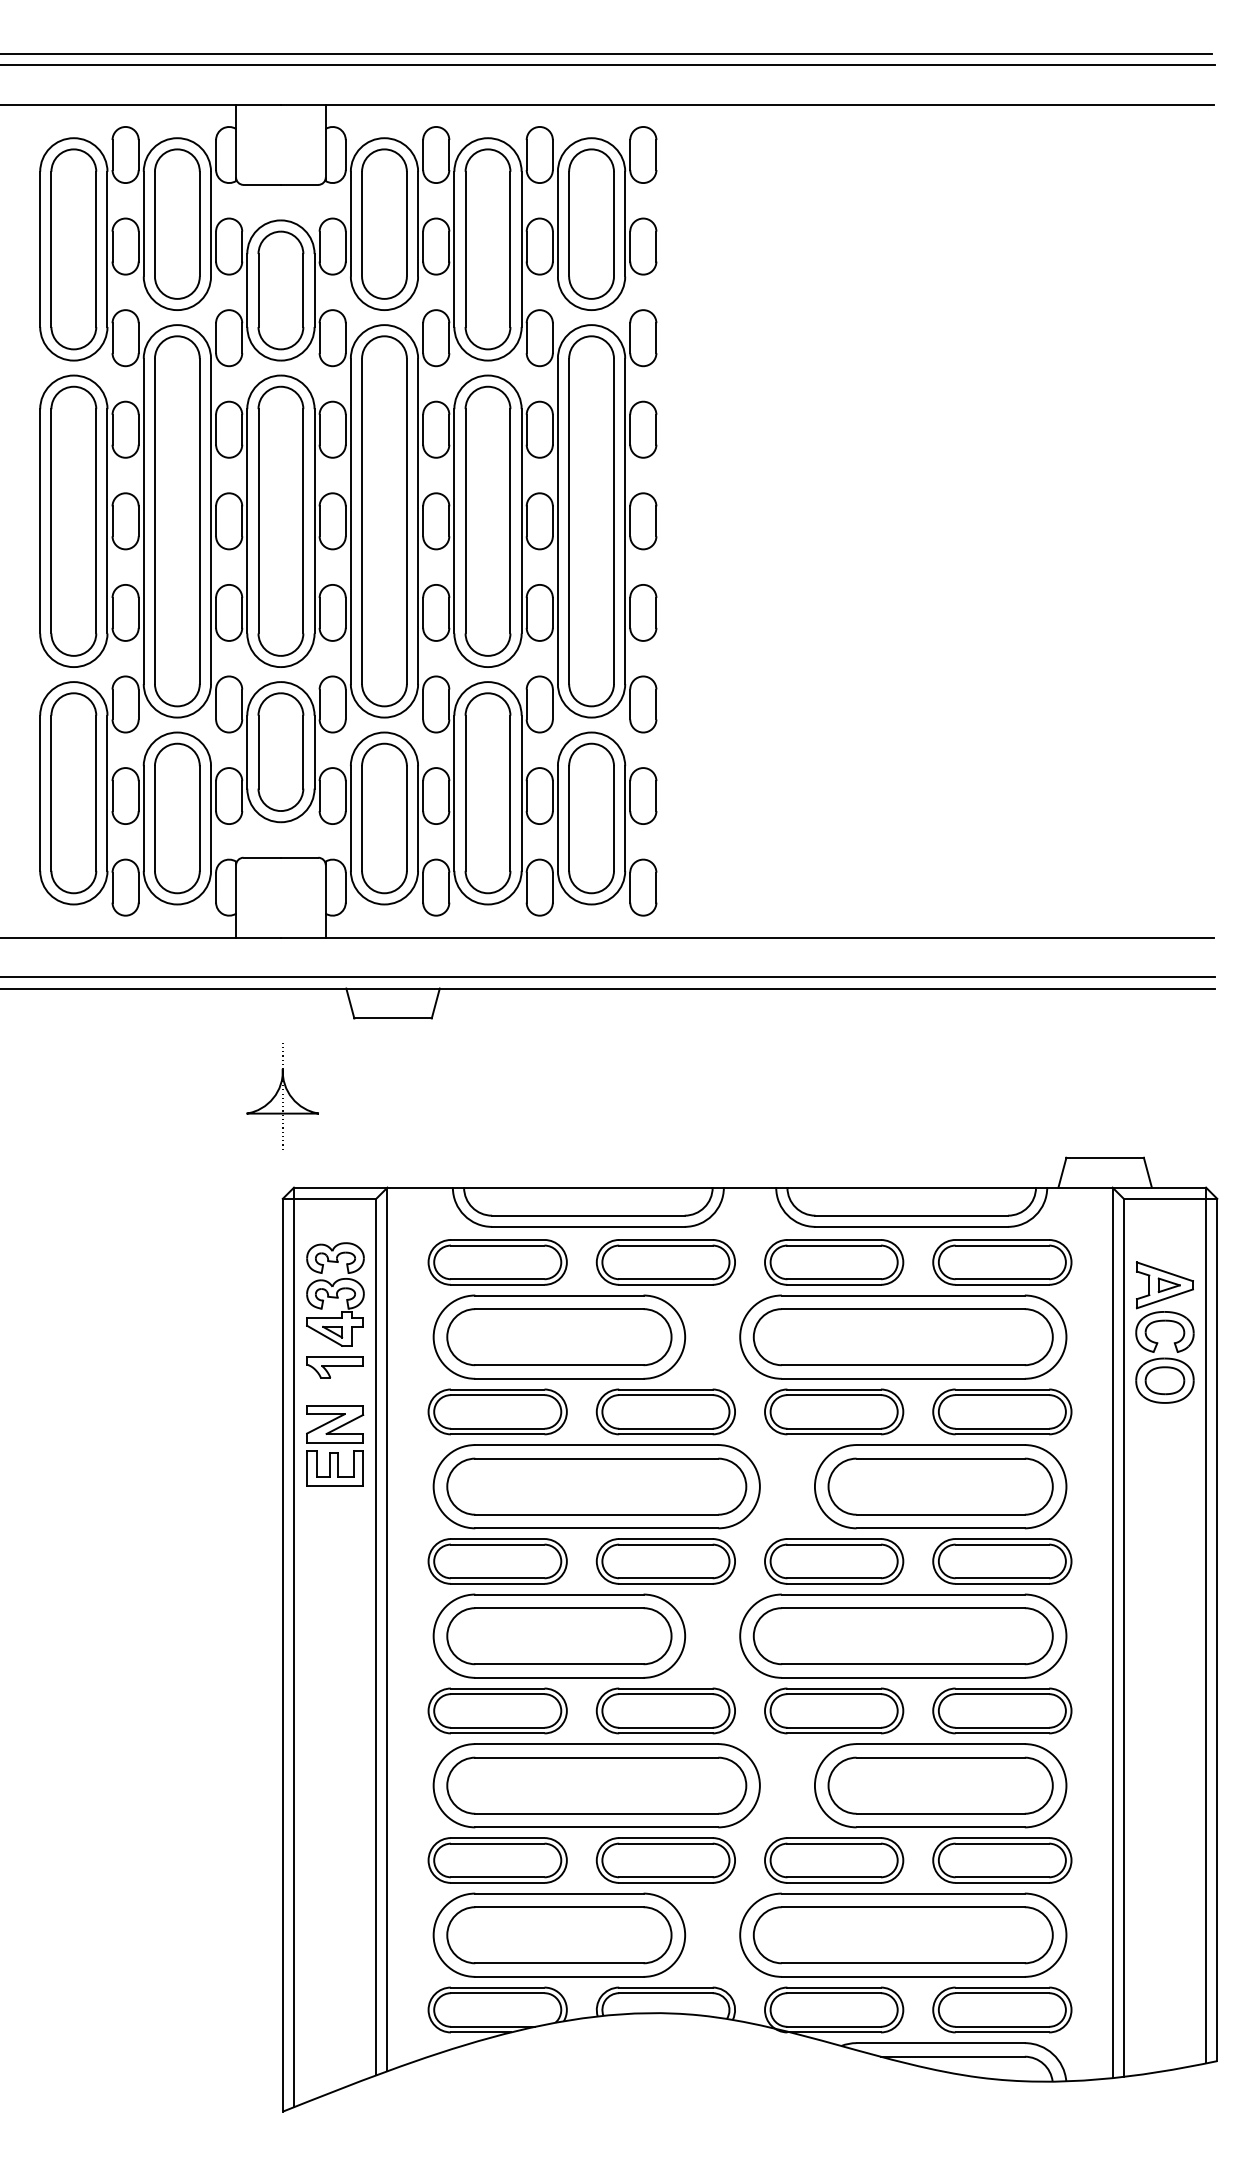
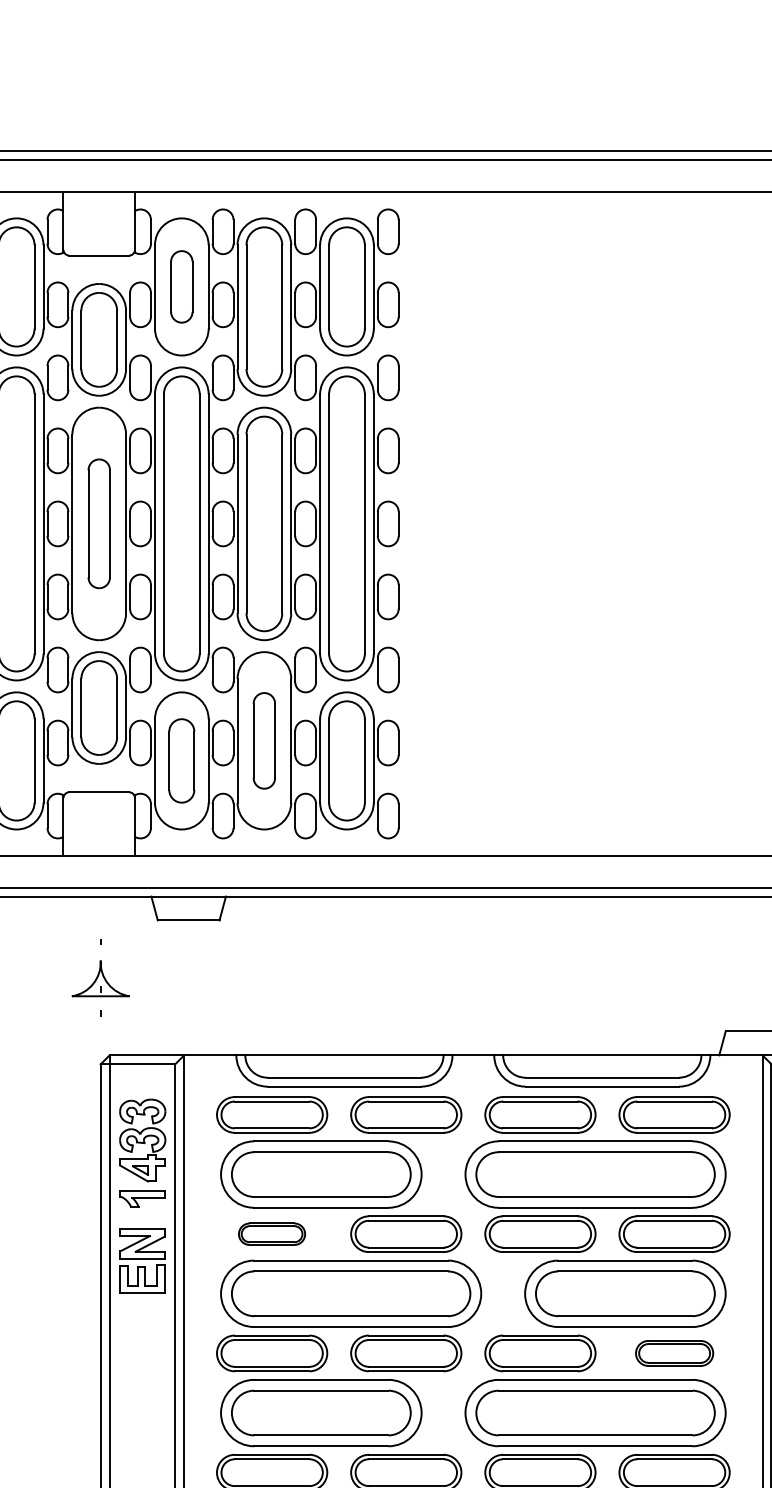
part: (384, 223) -> (181, 286), size x0.6
part: (280, 520) -> (98, 523), size x0.6
part: (487, 793) -> (263, 741), size x0.6
part: (384, 818) -> (181, 760), size x0.7
part: (497, 1411) -> (271, 1233), size x0.6
part: (1002, 1561) -> (674, 1353), size x0.7

